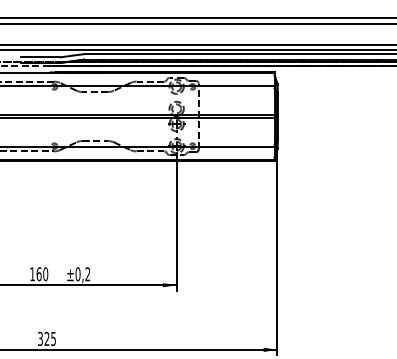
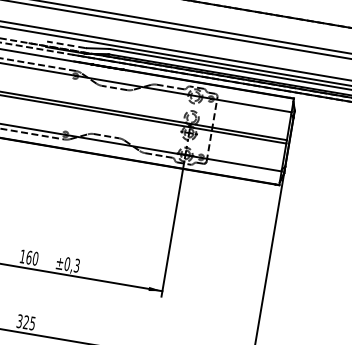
line: (39, 57) -> (65, 44), solid -> dashed
text: (87, 274) -> (76, 265), ±0,2 -> ±0,3

